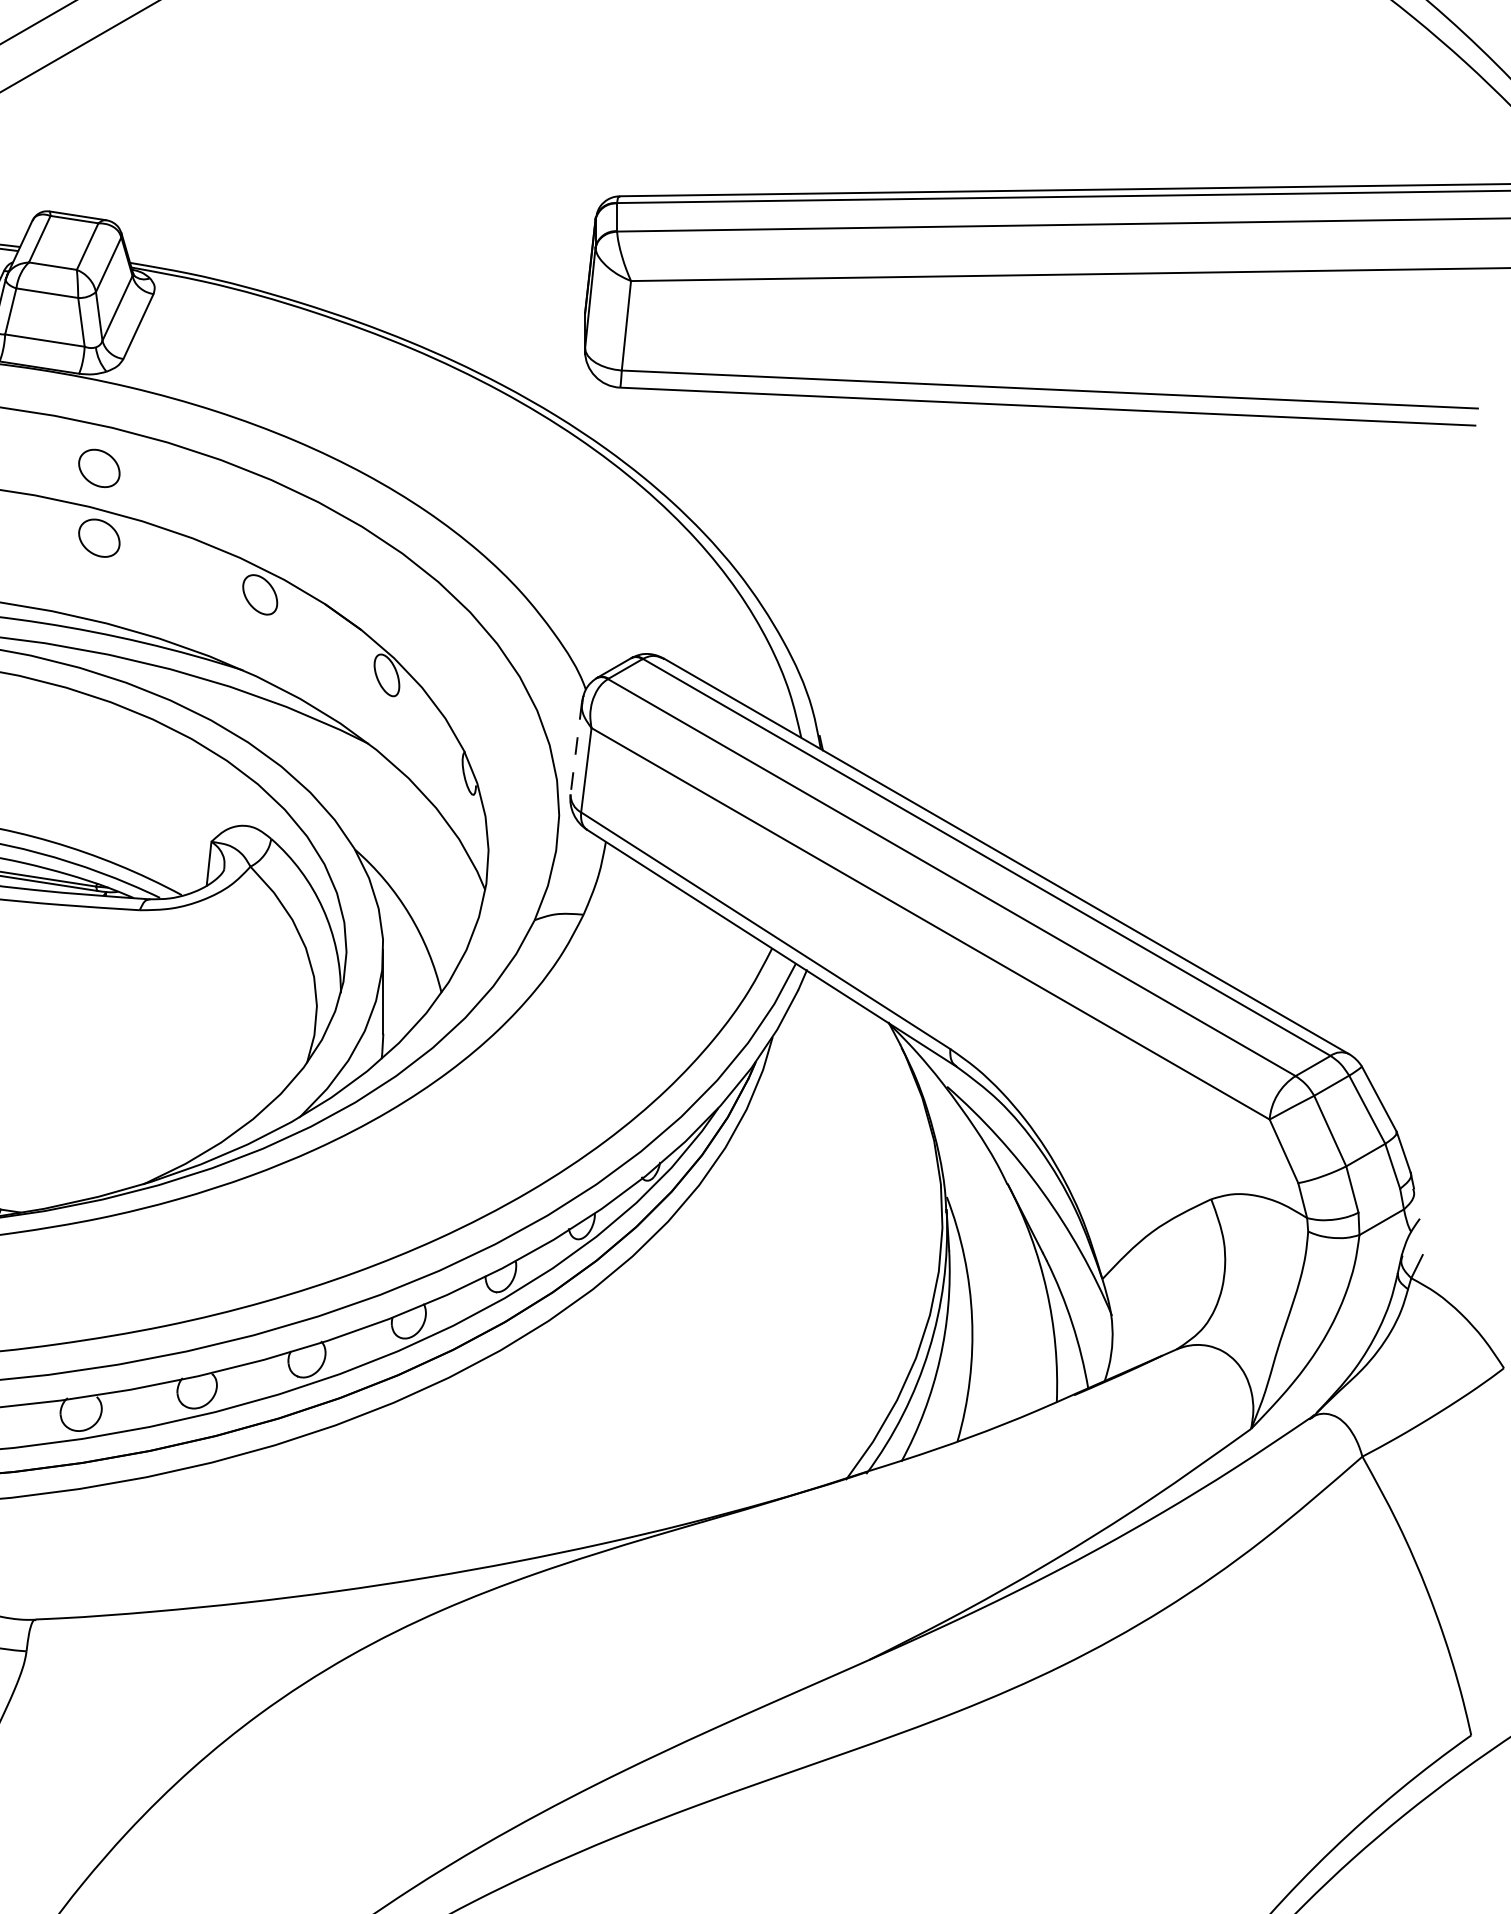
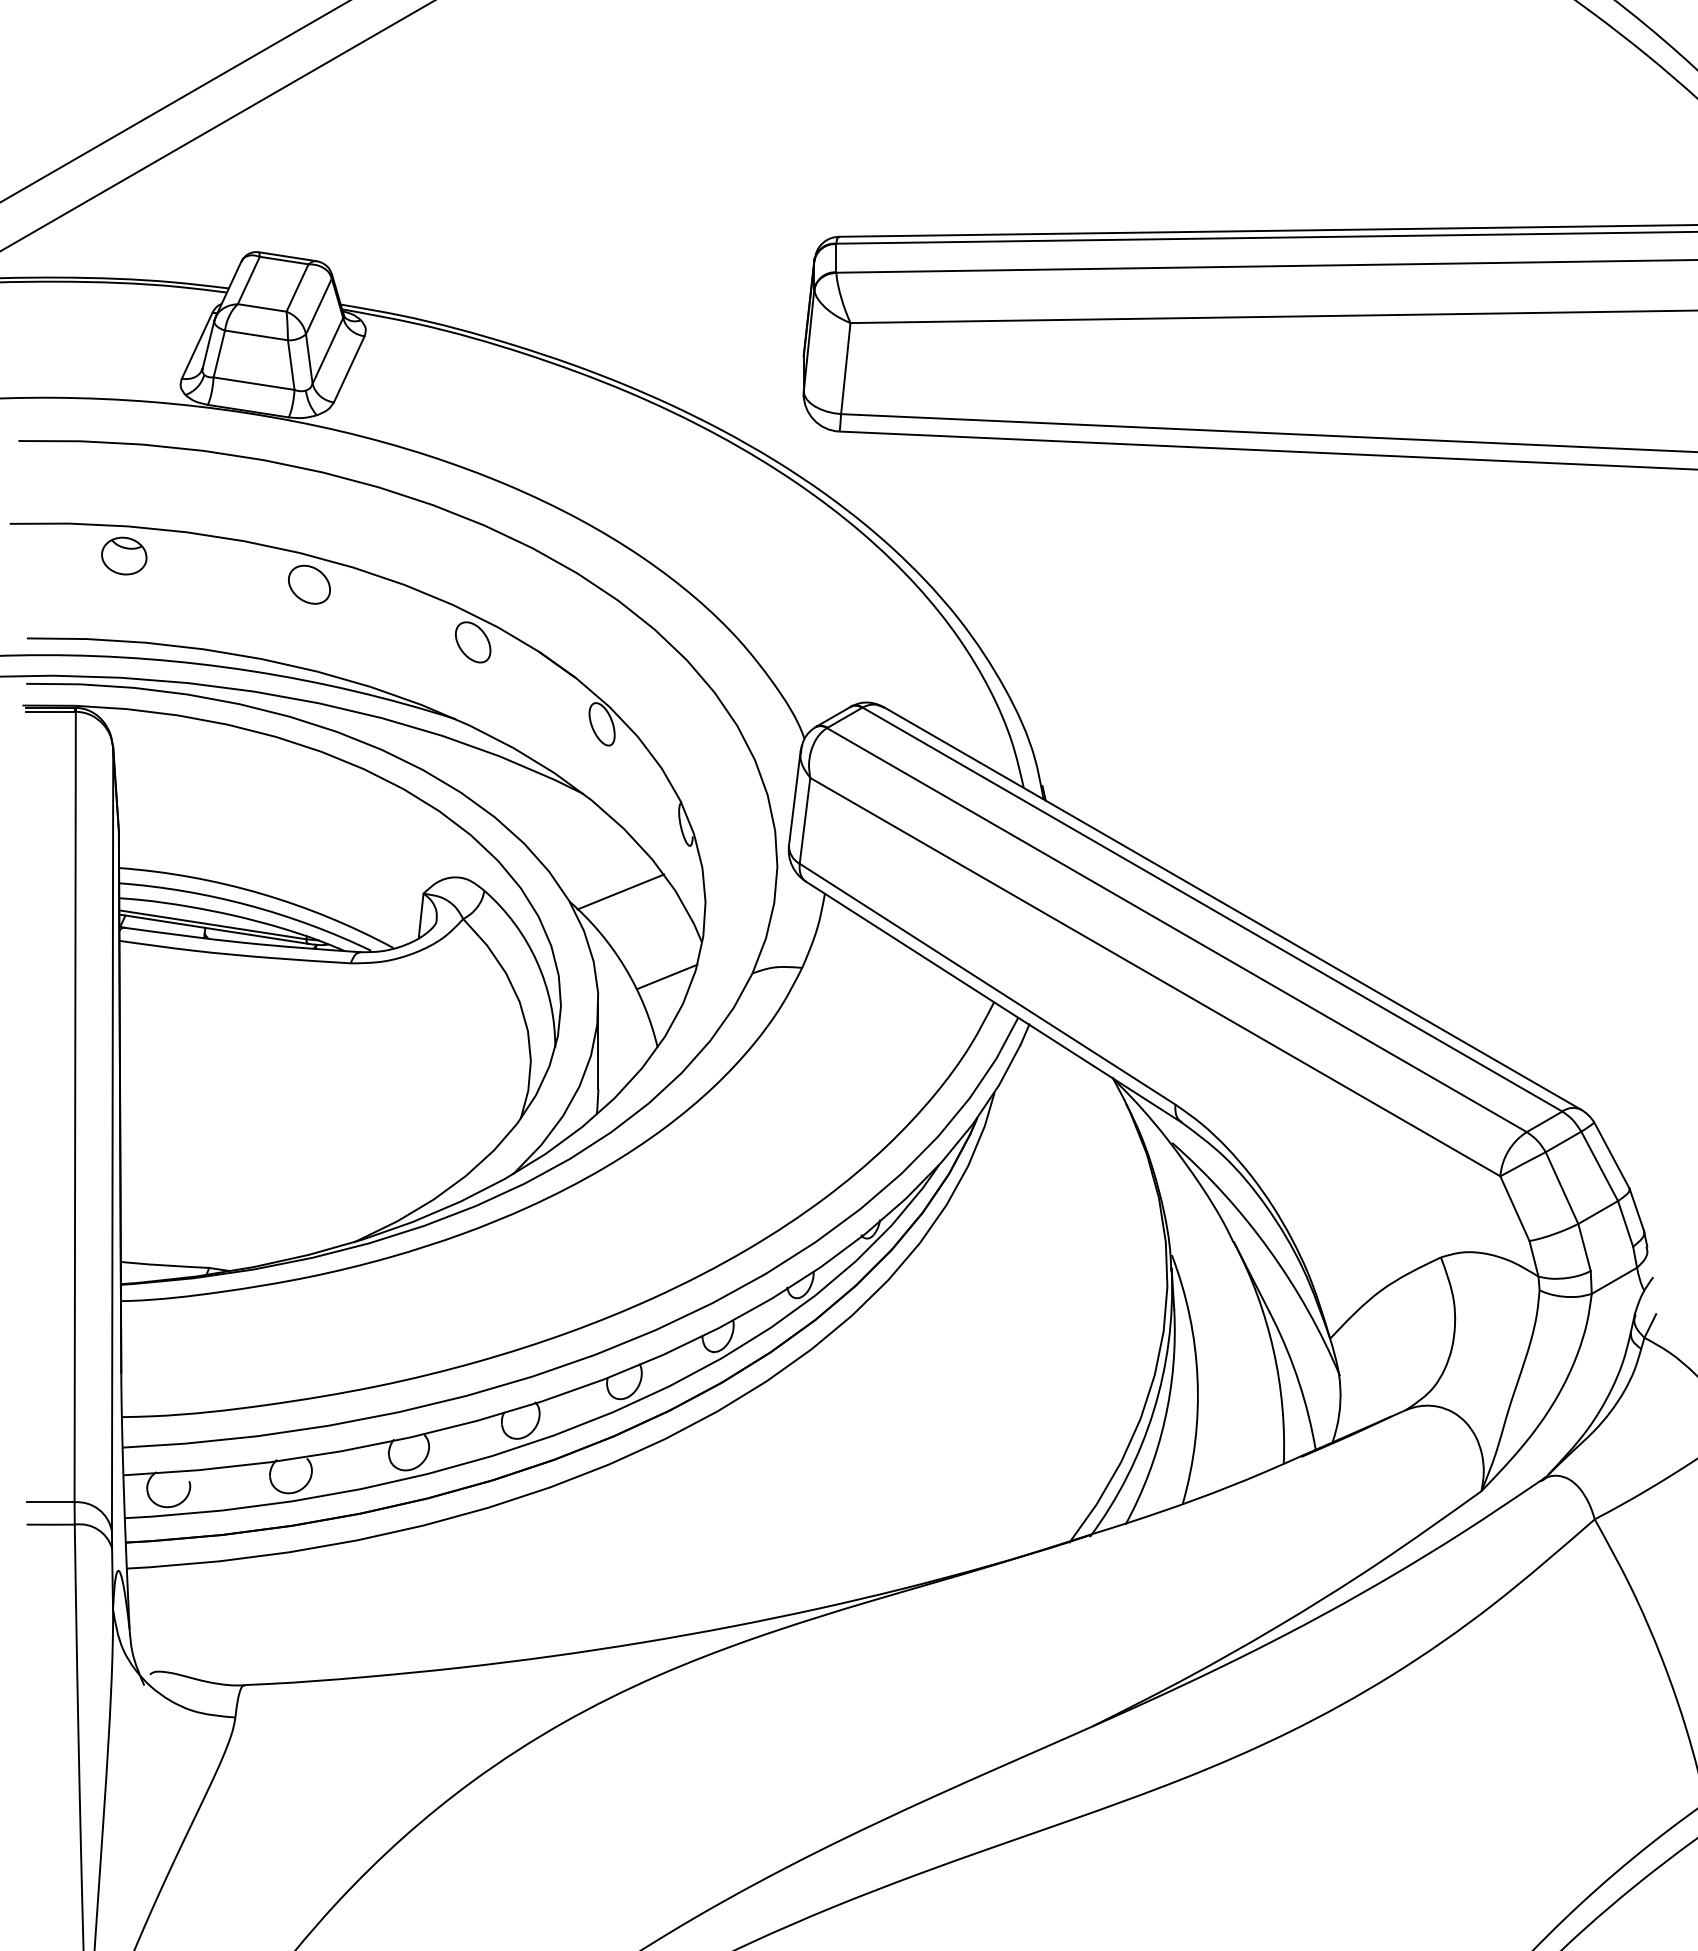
part: (99, 468) -> (309, 513), removed
line: (576, 749) -> (794, 799), dashed -> solid
line: (405, 839) -> (620, 891), added
line: (451, 923) -> (667, 976), added

